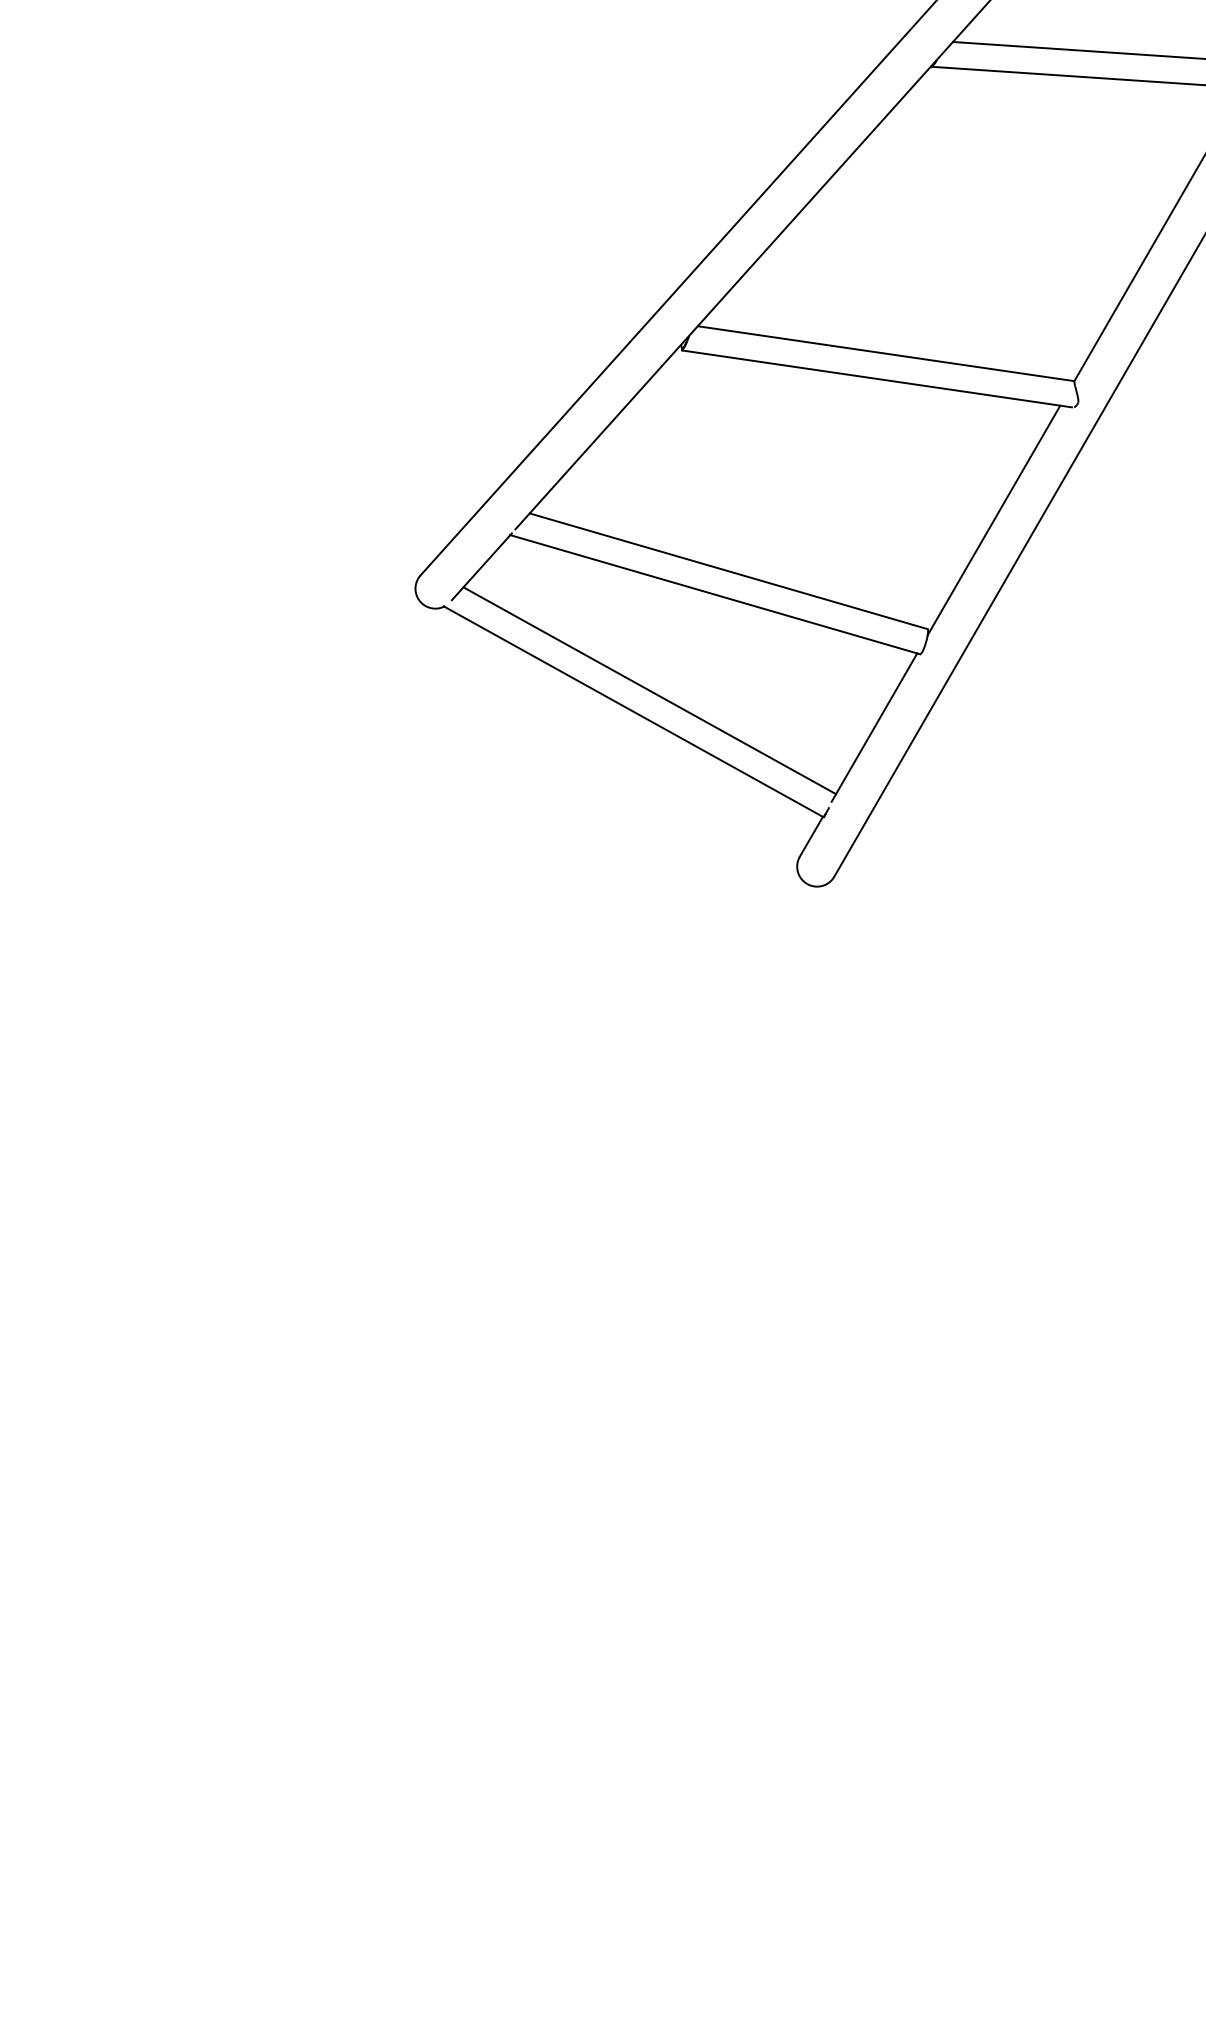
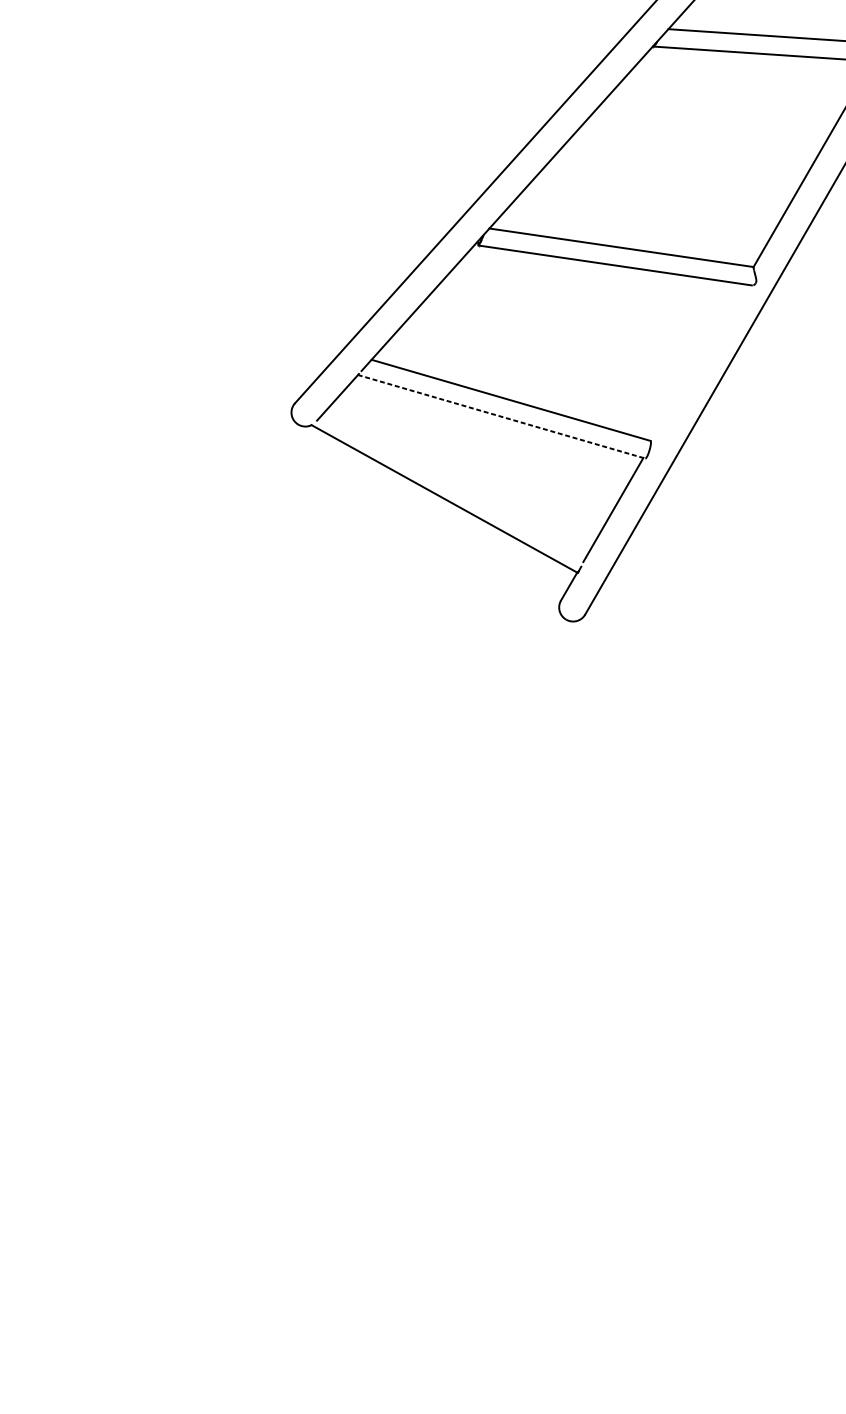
line: (993, 520) -> (696, 364), removed
line: (715, 594) -> (501, 416), solid -> dashed
line: (649, 690) -> (455, 483), removed

